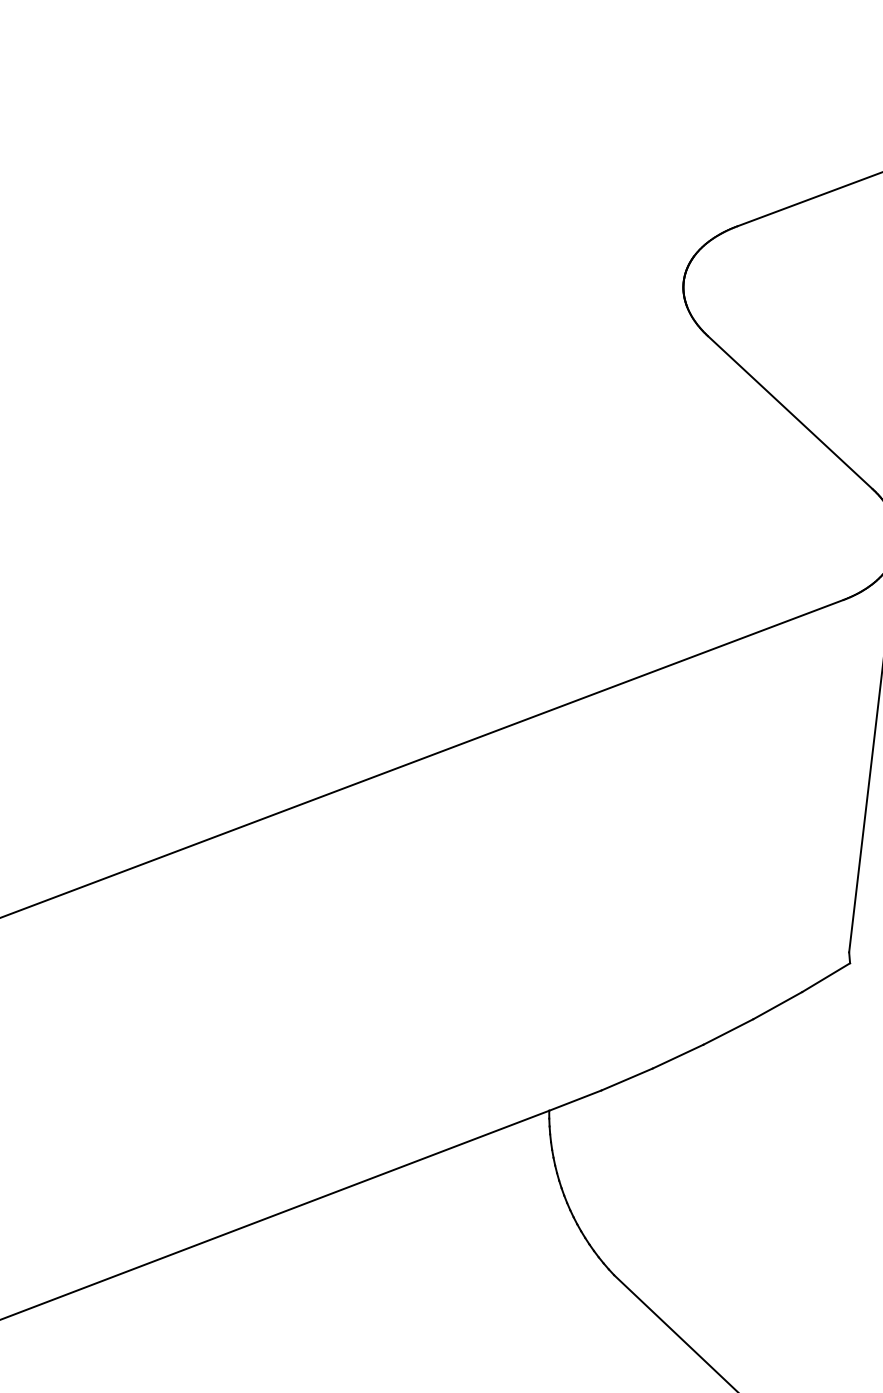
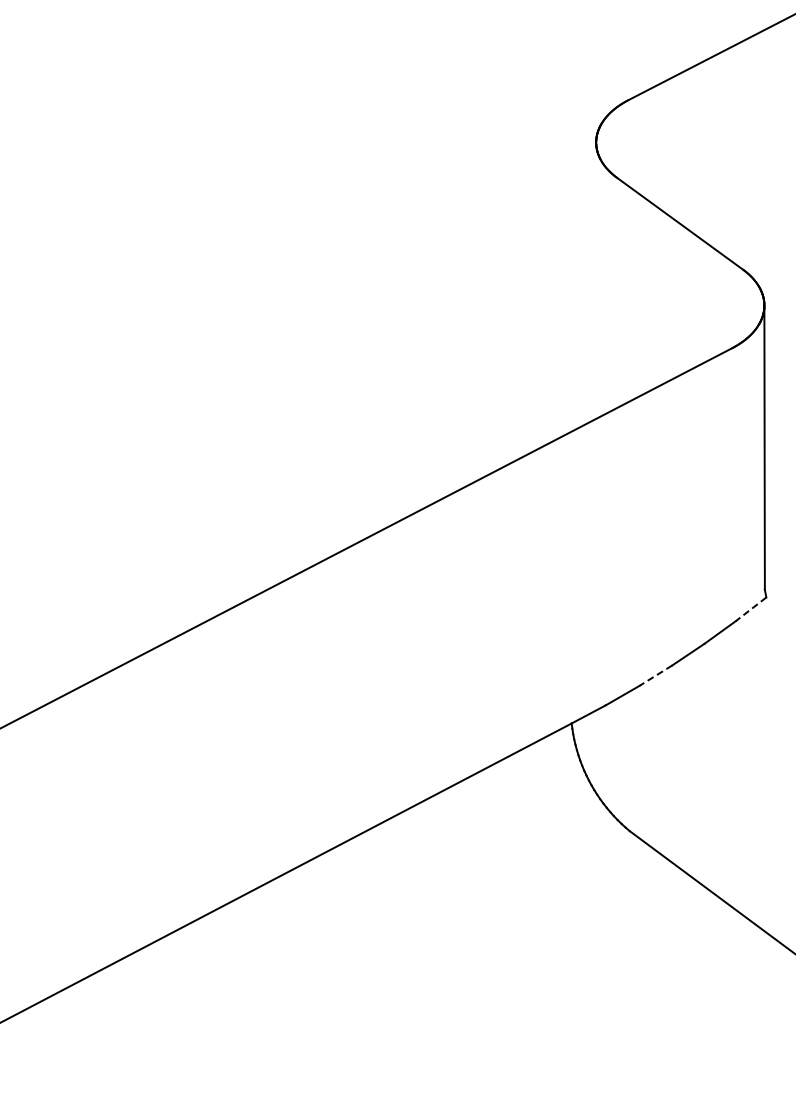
line: (825, 977) -> (750, 609), solid -> dashed
line: (677, 1056) -> (655, 675), solid -> dashed

